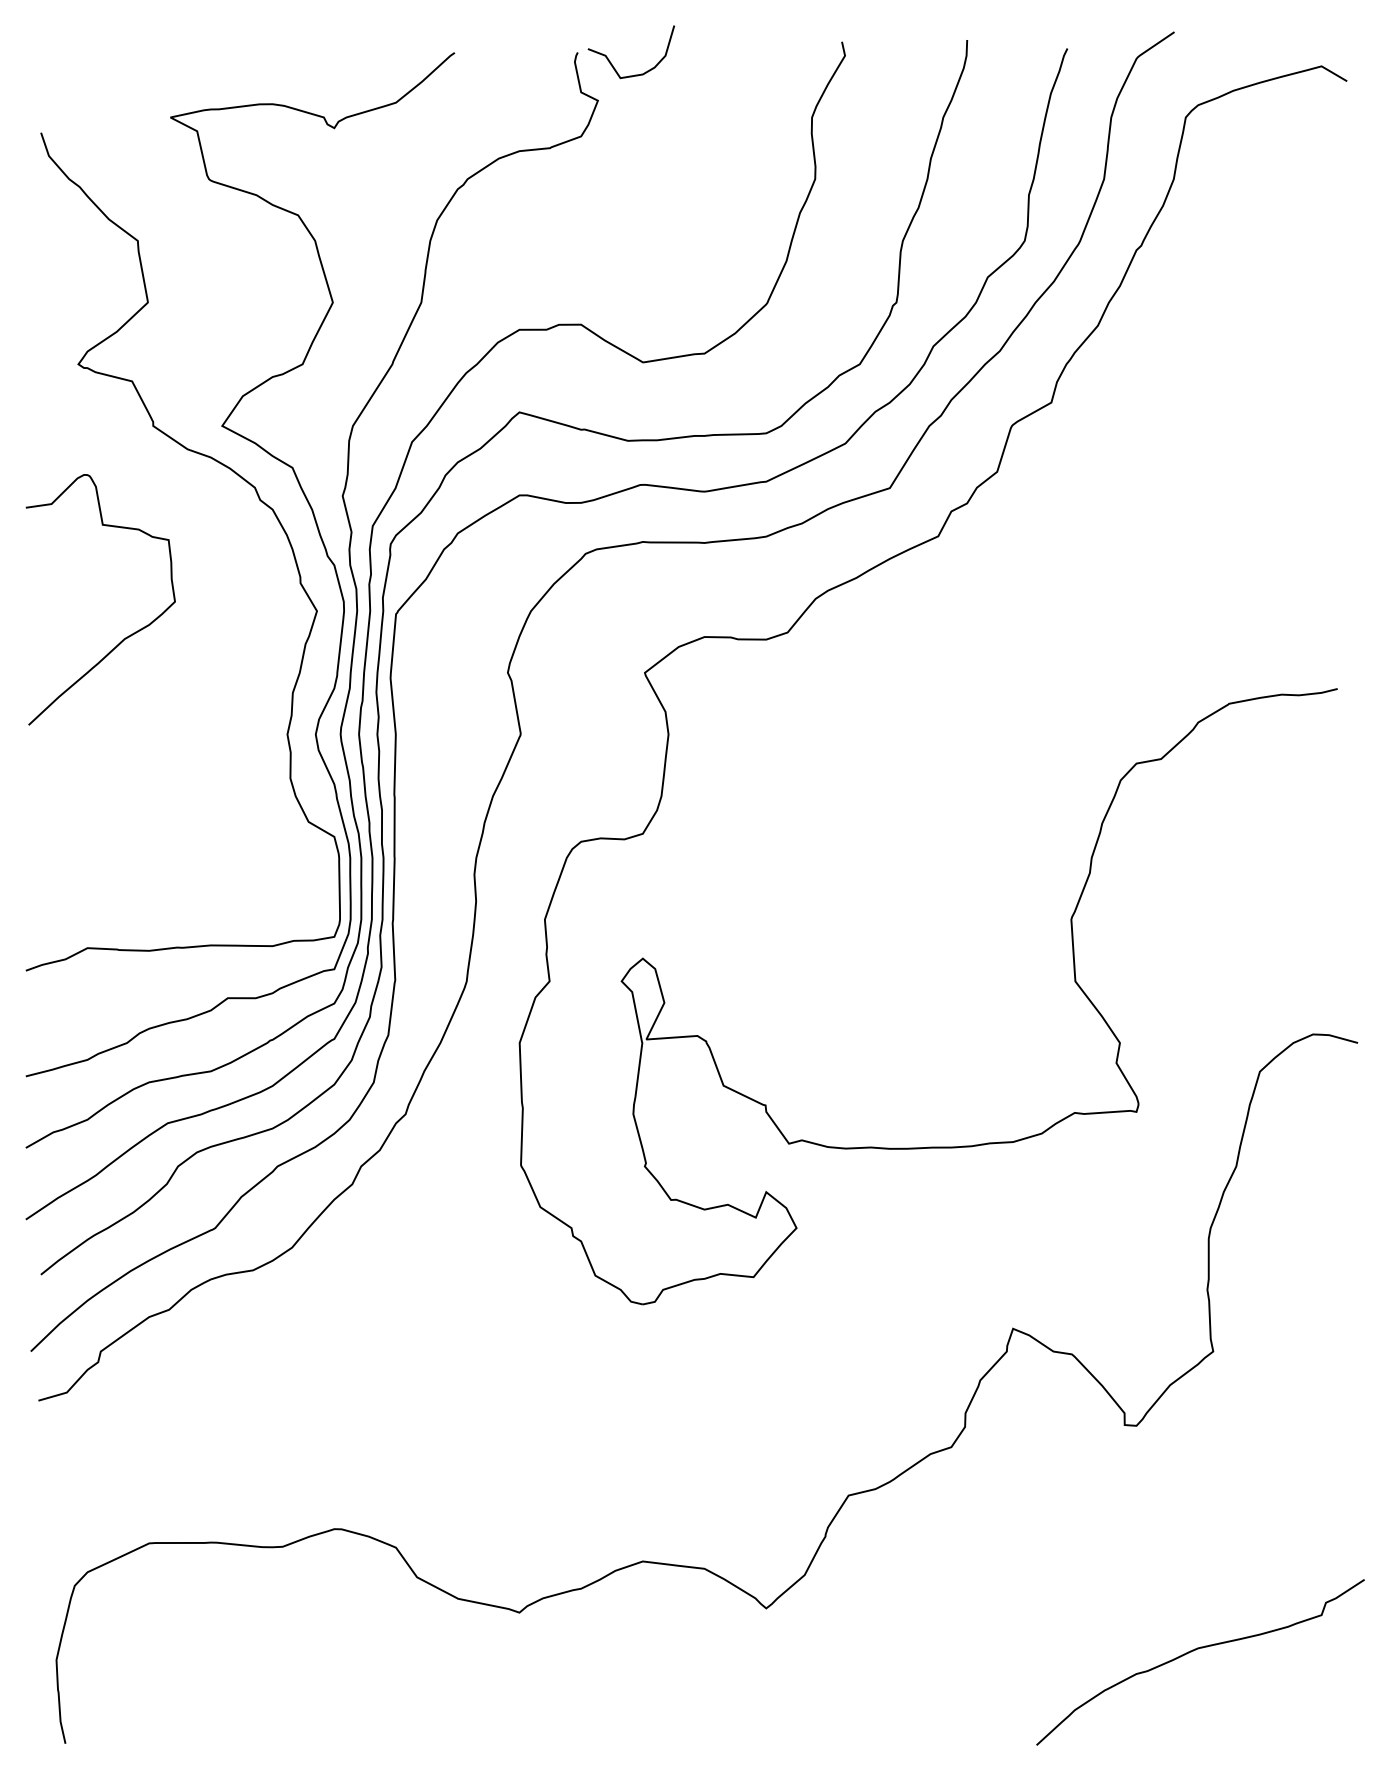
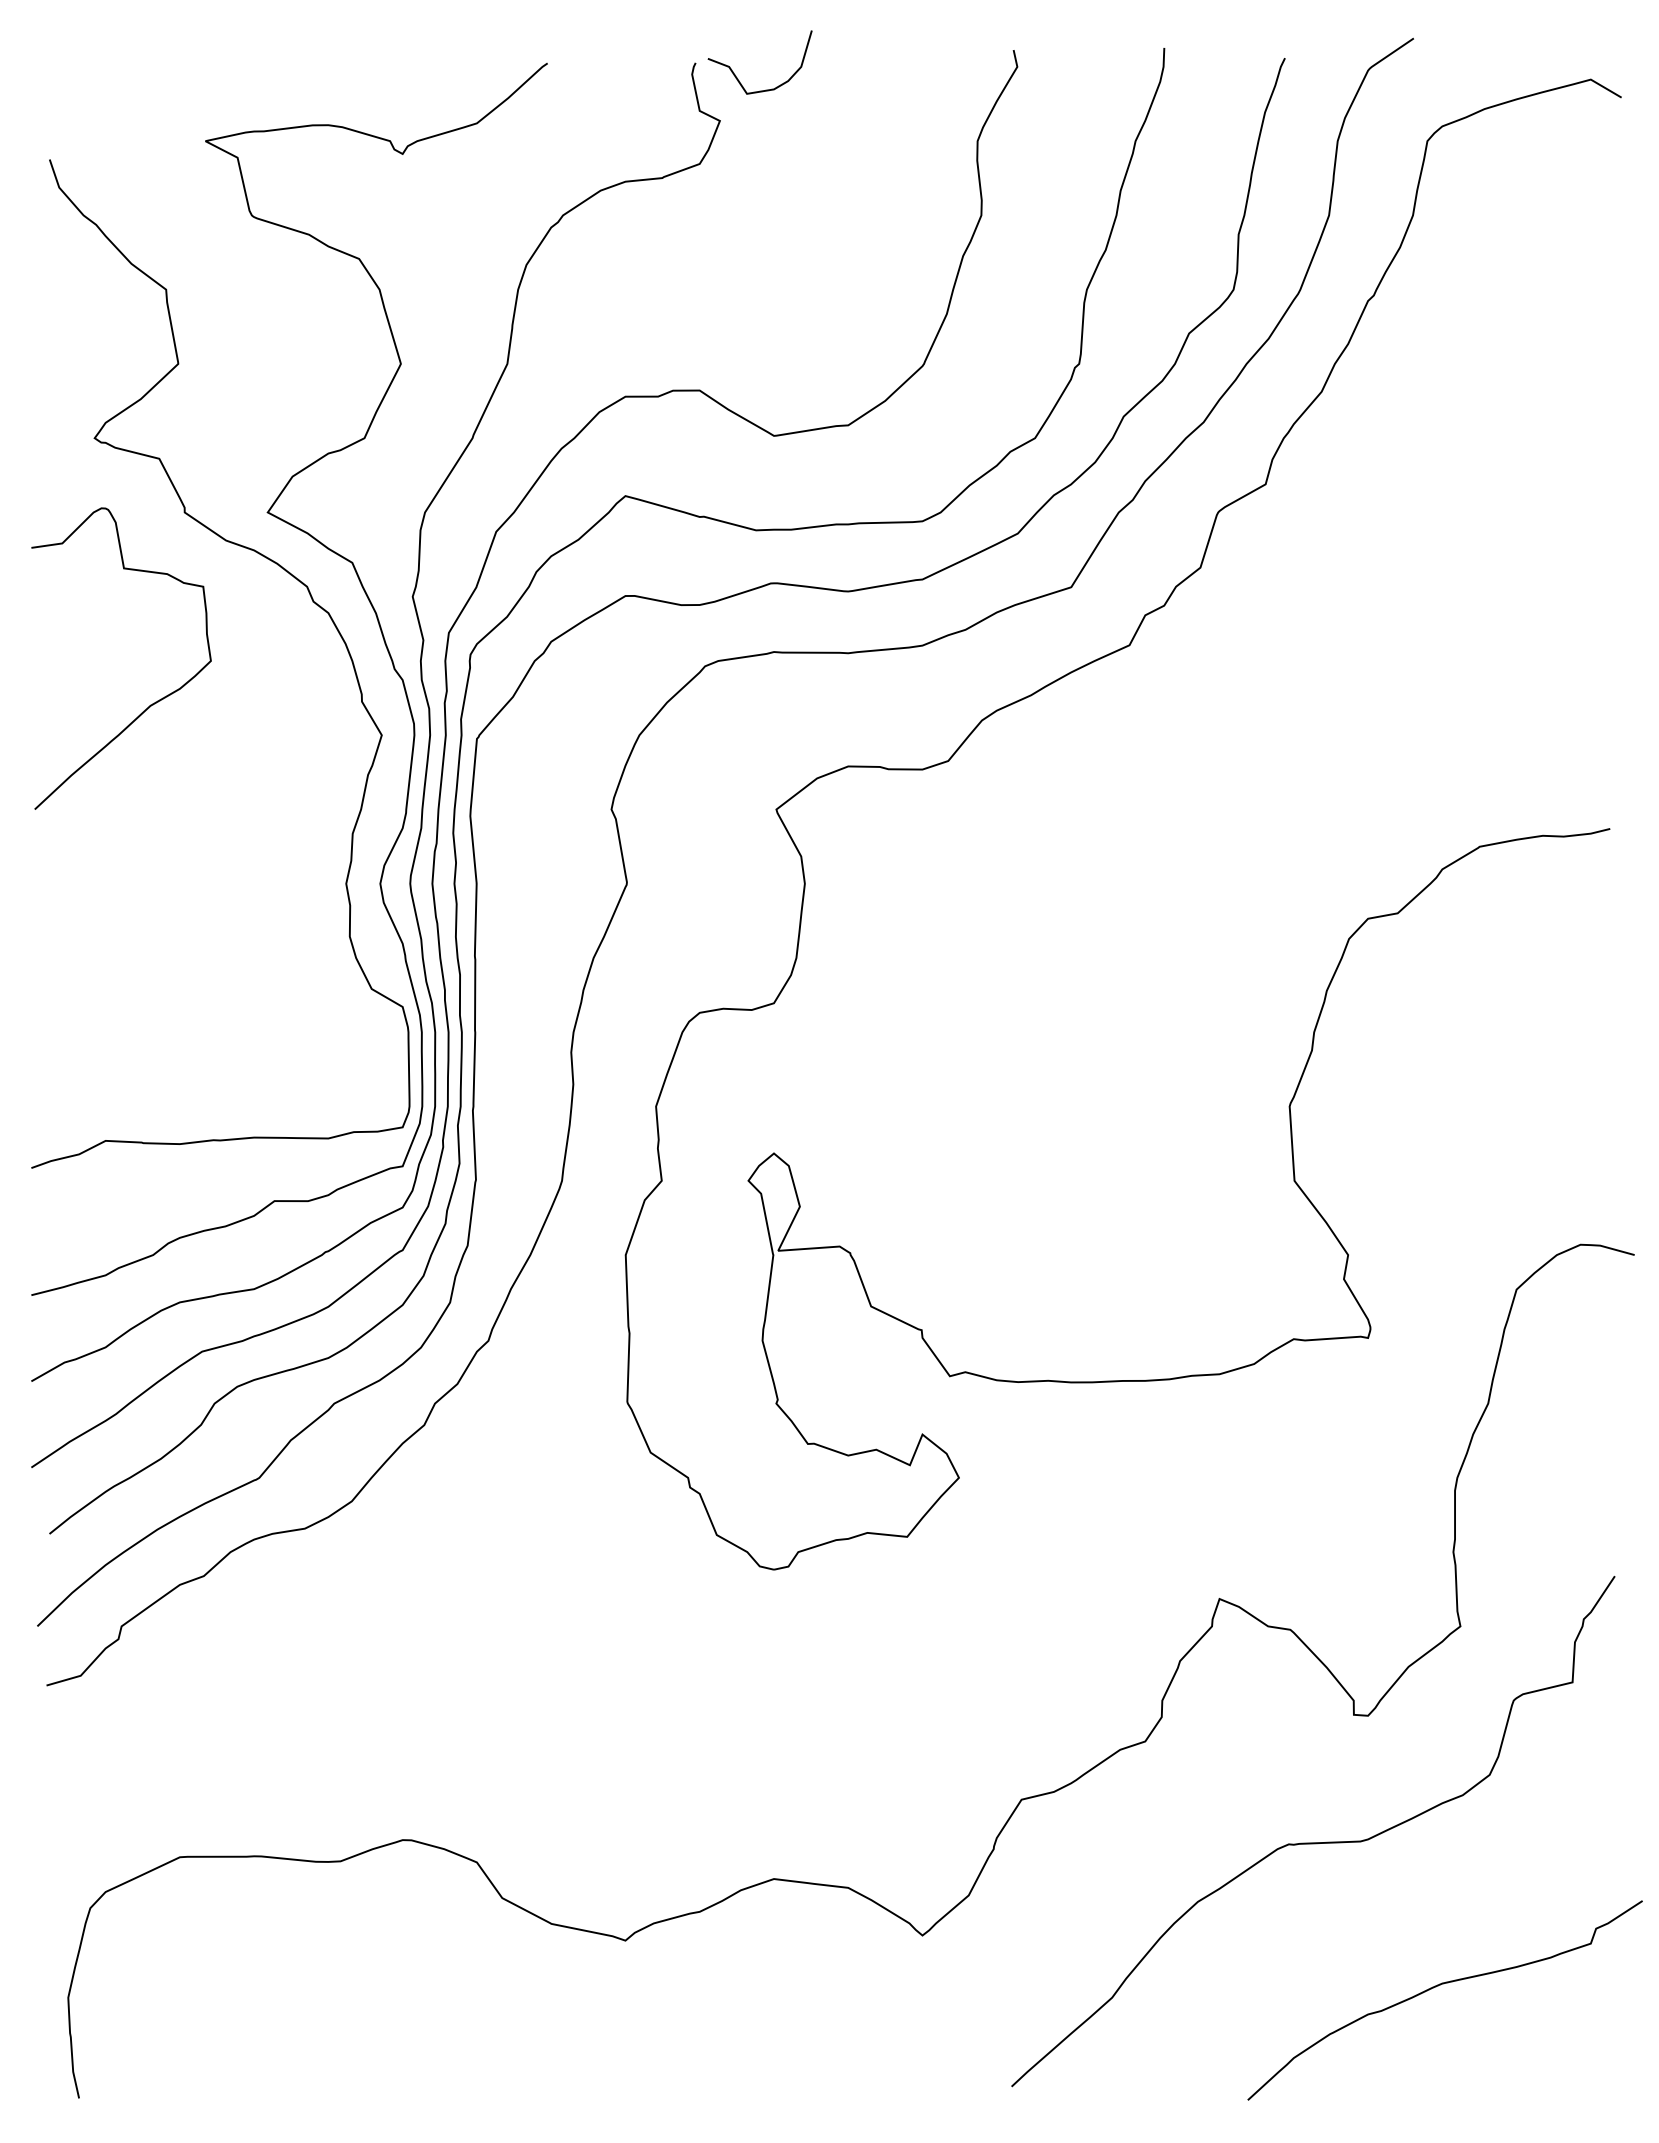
curve: (124, 637) -> (150, 704), moved
curve: (1091, 1531) -> (1313, 1842), added

